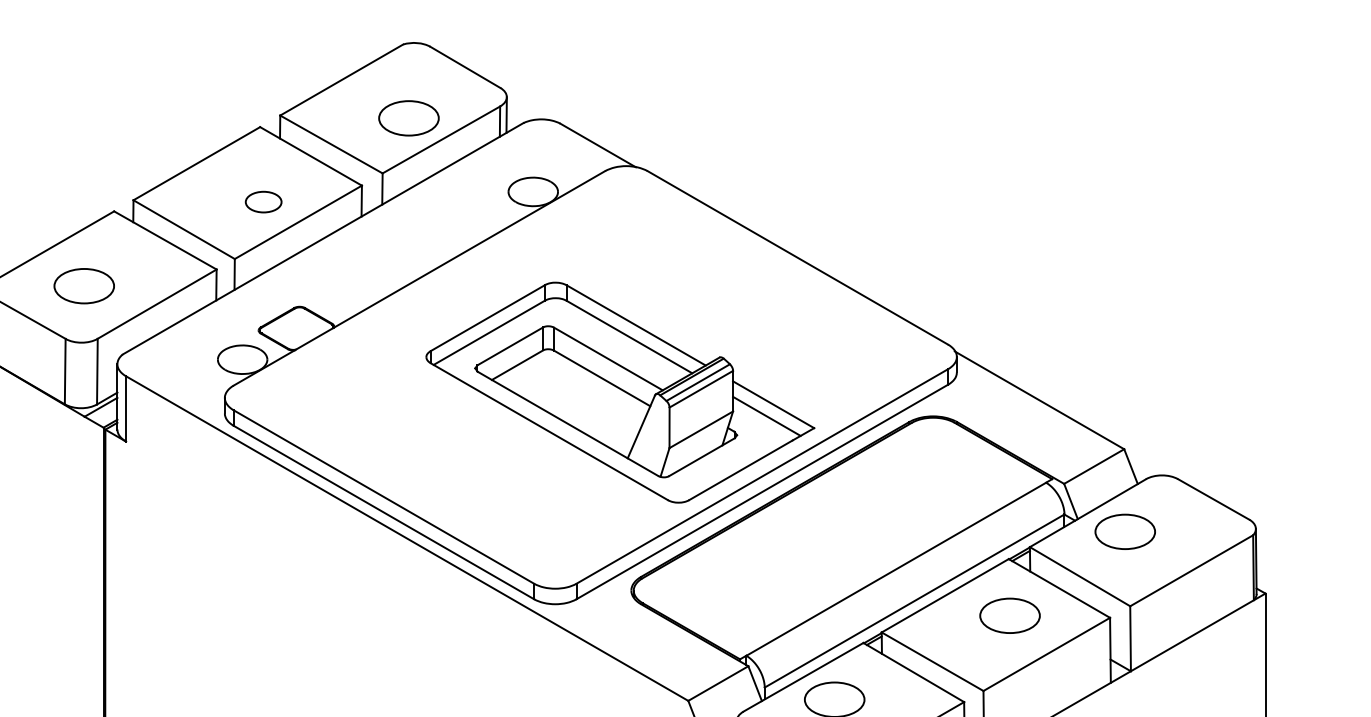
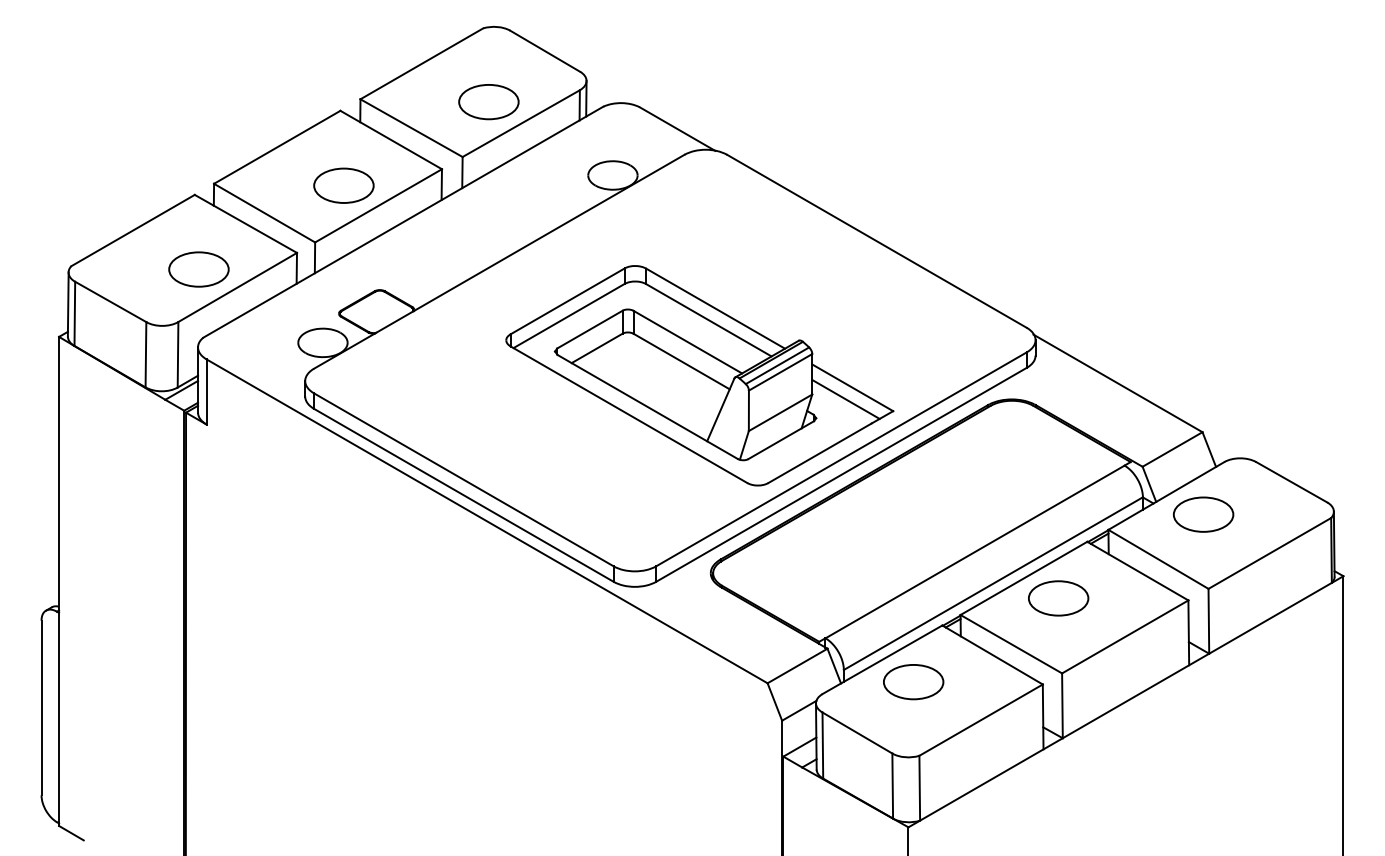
part: (263, 201) -> (343, 185), size x1.67
part: (83, 286) -> (198, 269), moved
part: (1009, 615) -> (1058, 598), moved

